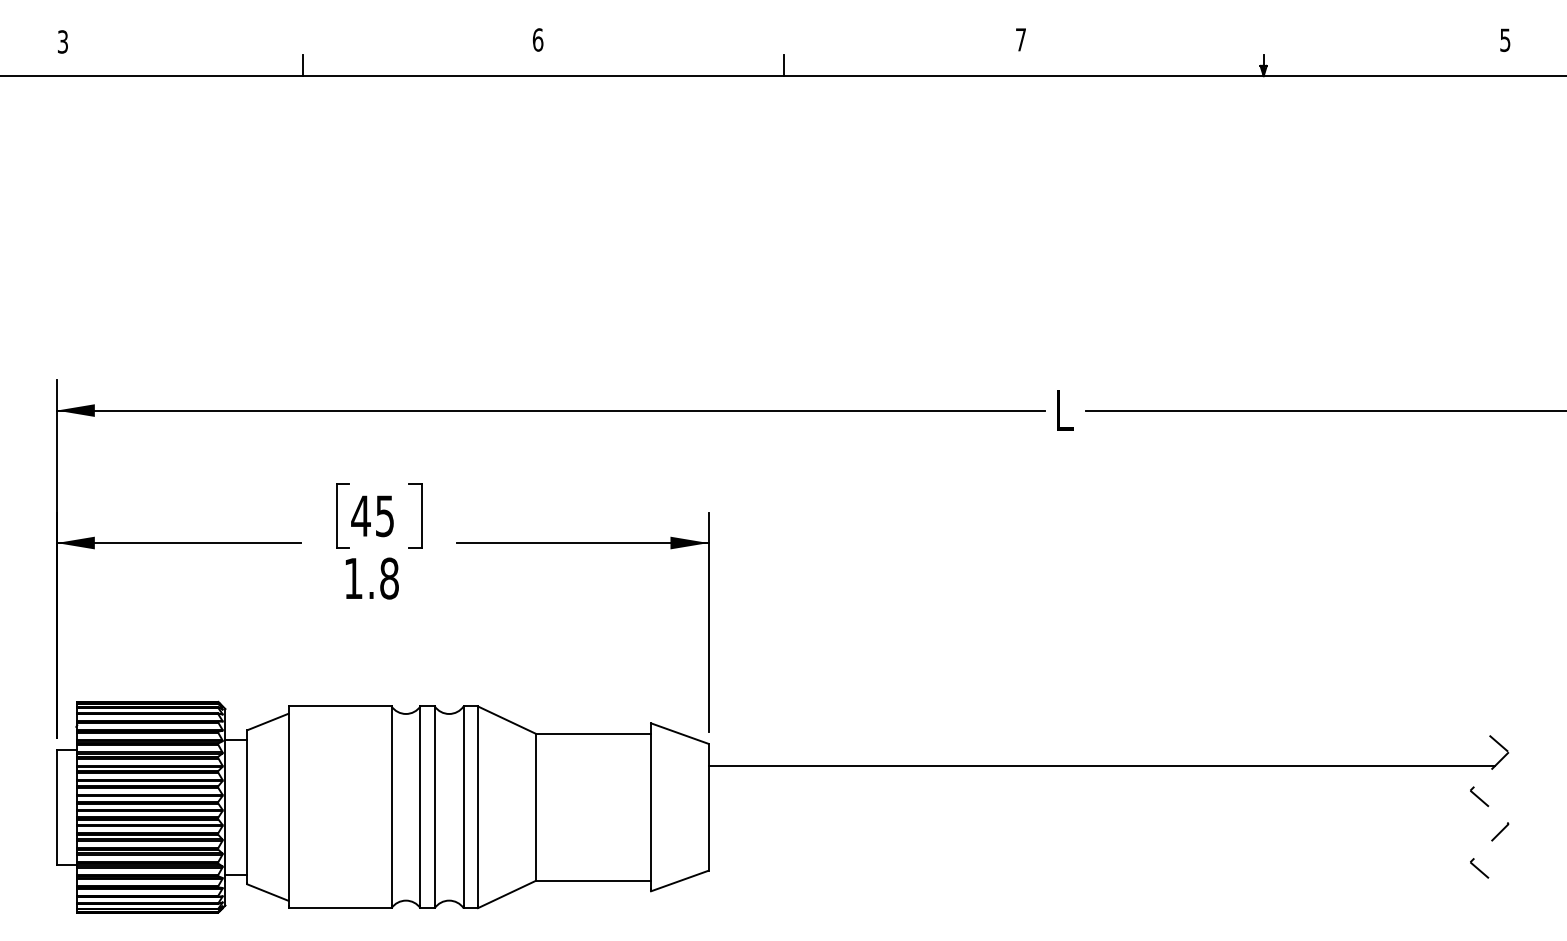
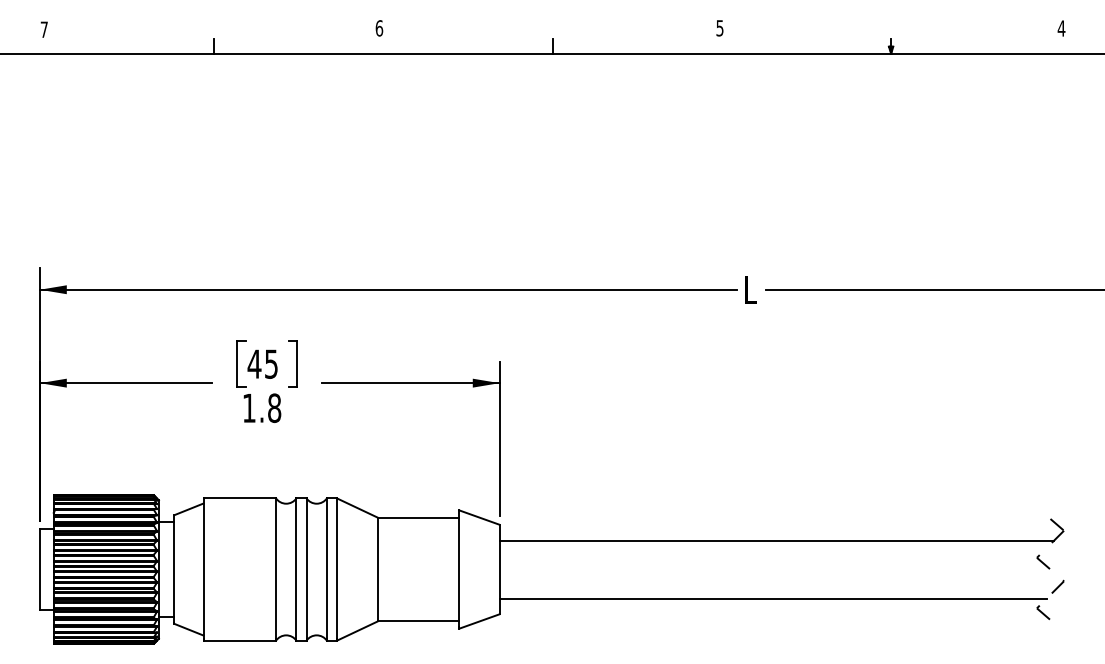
text: (1020, 40) -> (719, 28), 7 -> 5
text: (1505, 40) -> (1061, 28), 5 -> 4
text: (61, 41) -> (43, 29), 3 -> 7
line: (1095, 848) -> (772, 598), added

